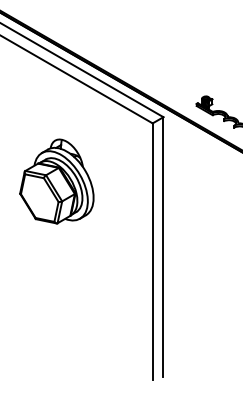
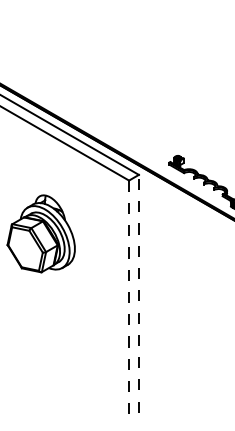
line: (162, 246) -> (138, 293), solid -> dashed
line: (153, 252) -> (129, 298), solid -> dashed

